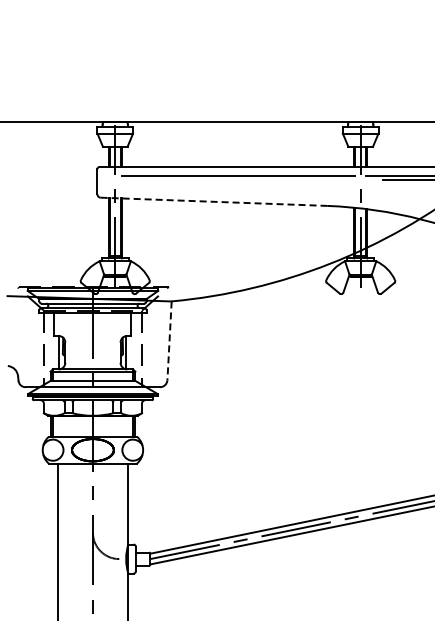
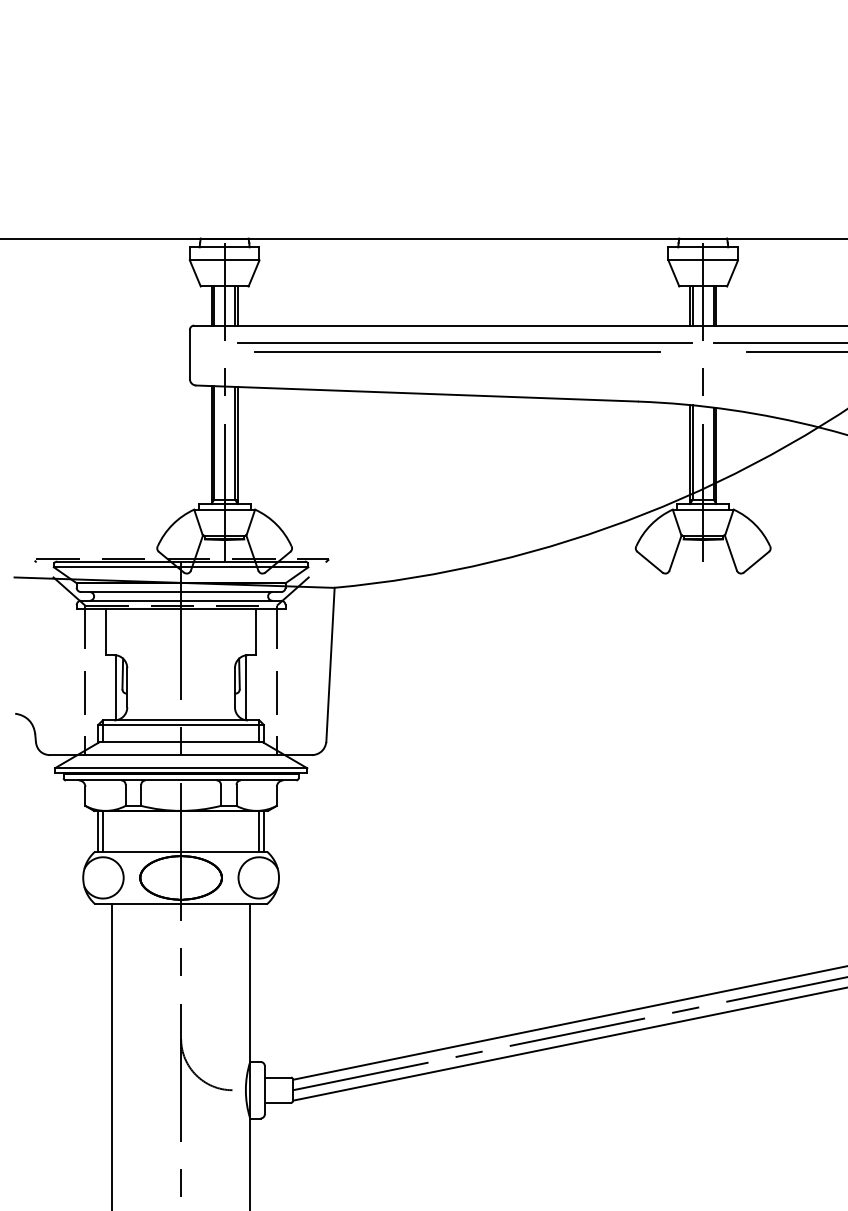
line: (234, 180) -> (457, 351), added
line: (214, 201) -> (418, 392), dashed -> solid
line: (169, 340) -> (330, 664), dashed -> solid

